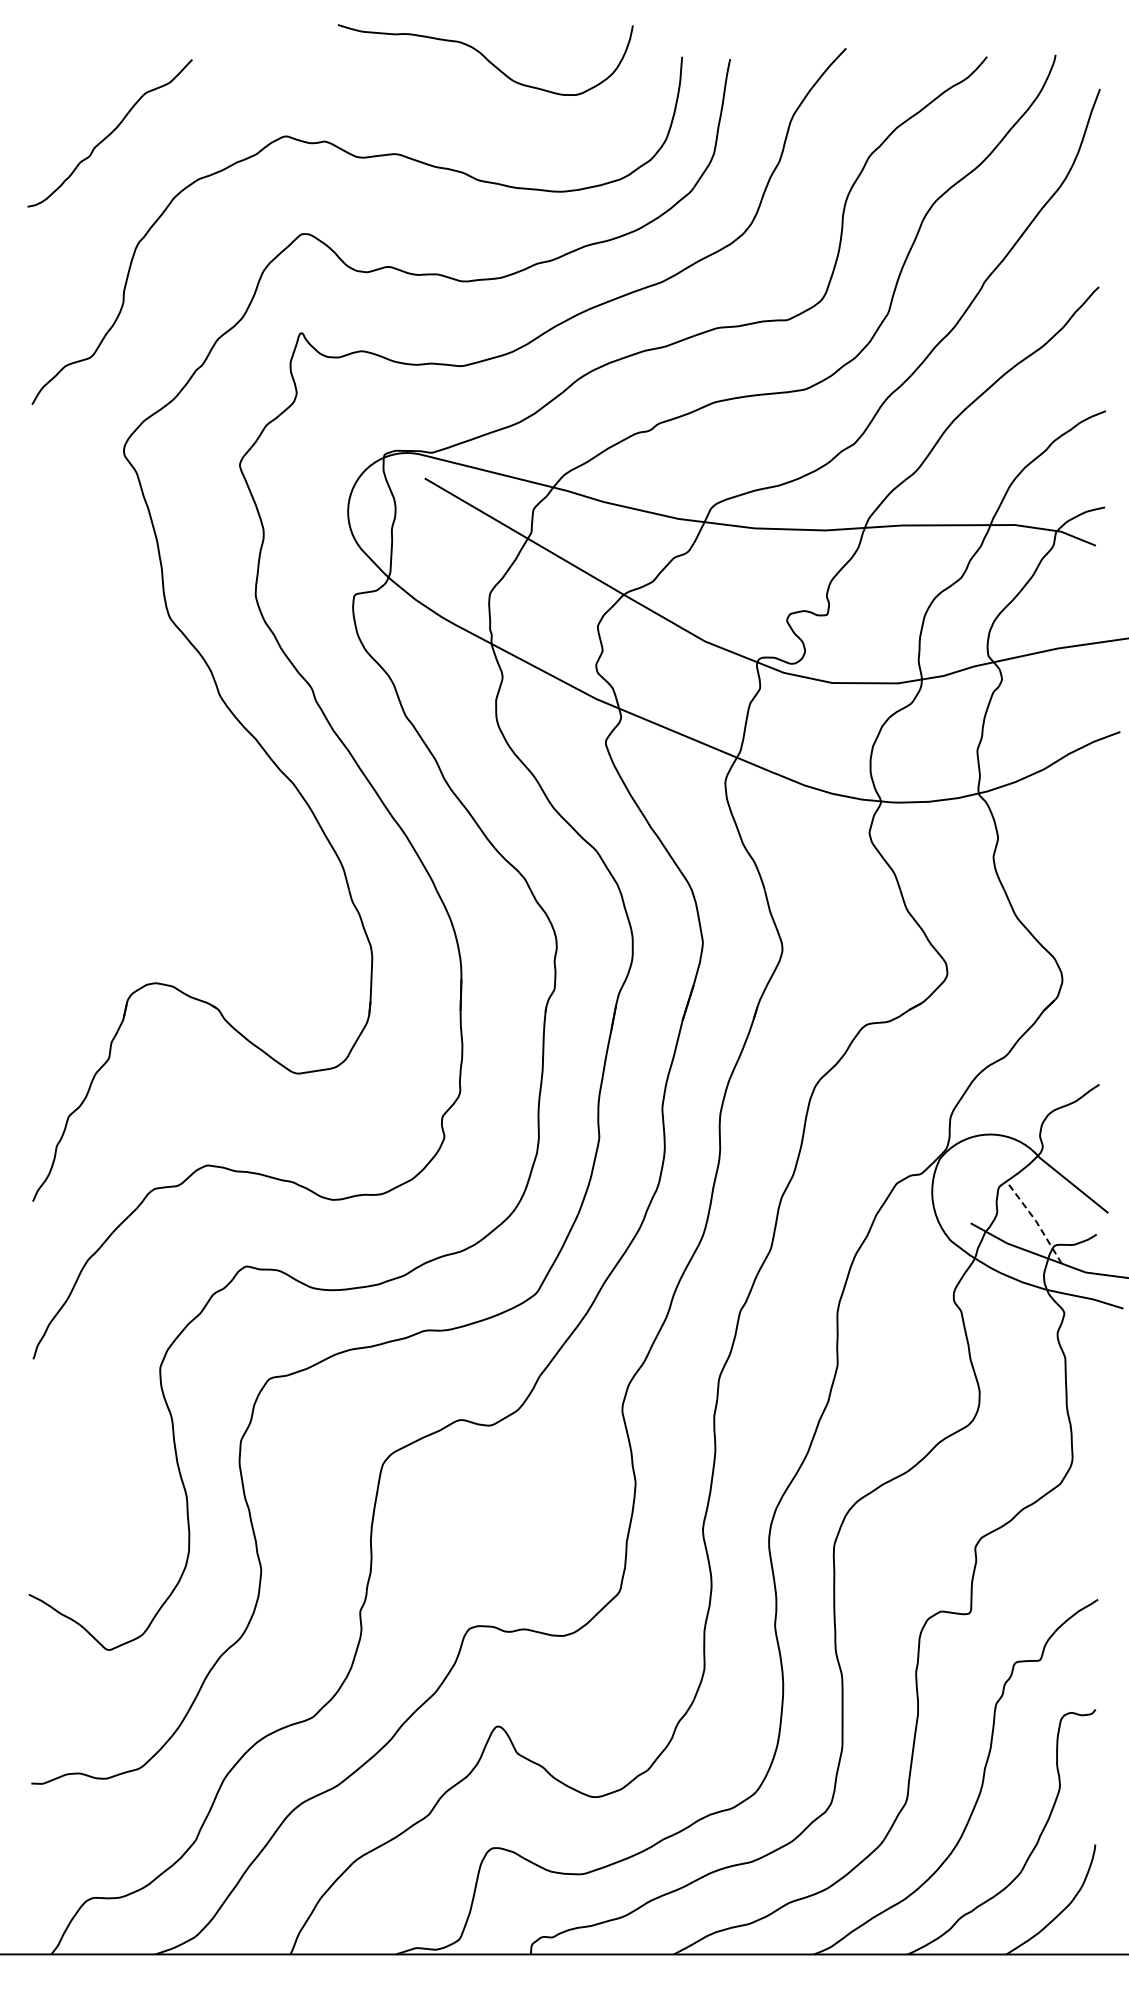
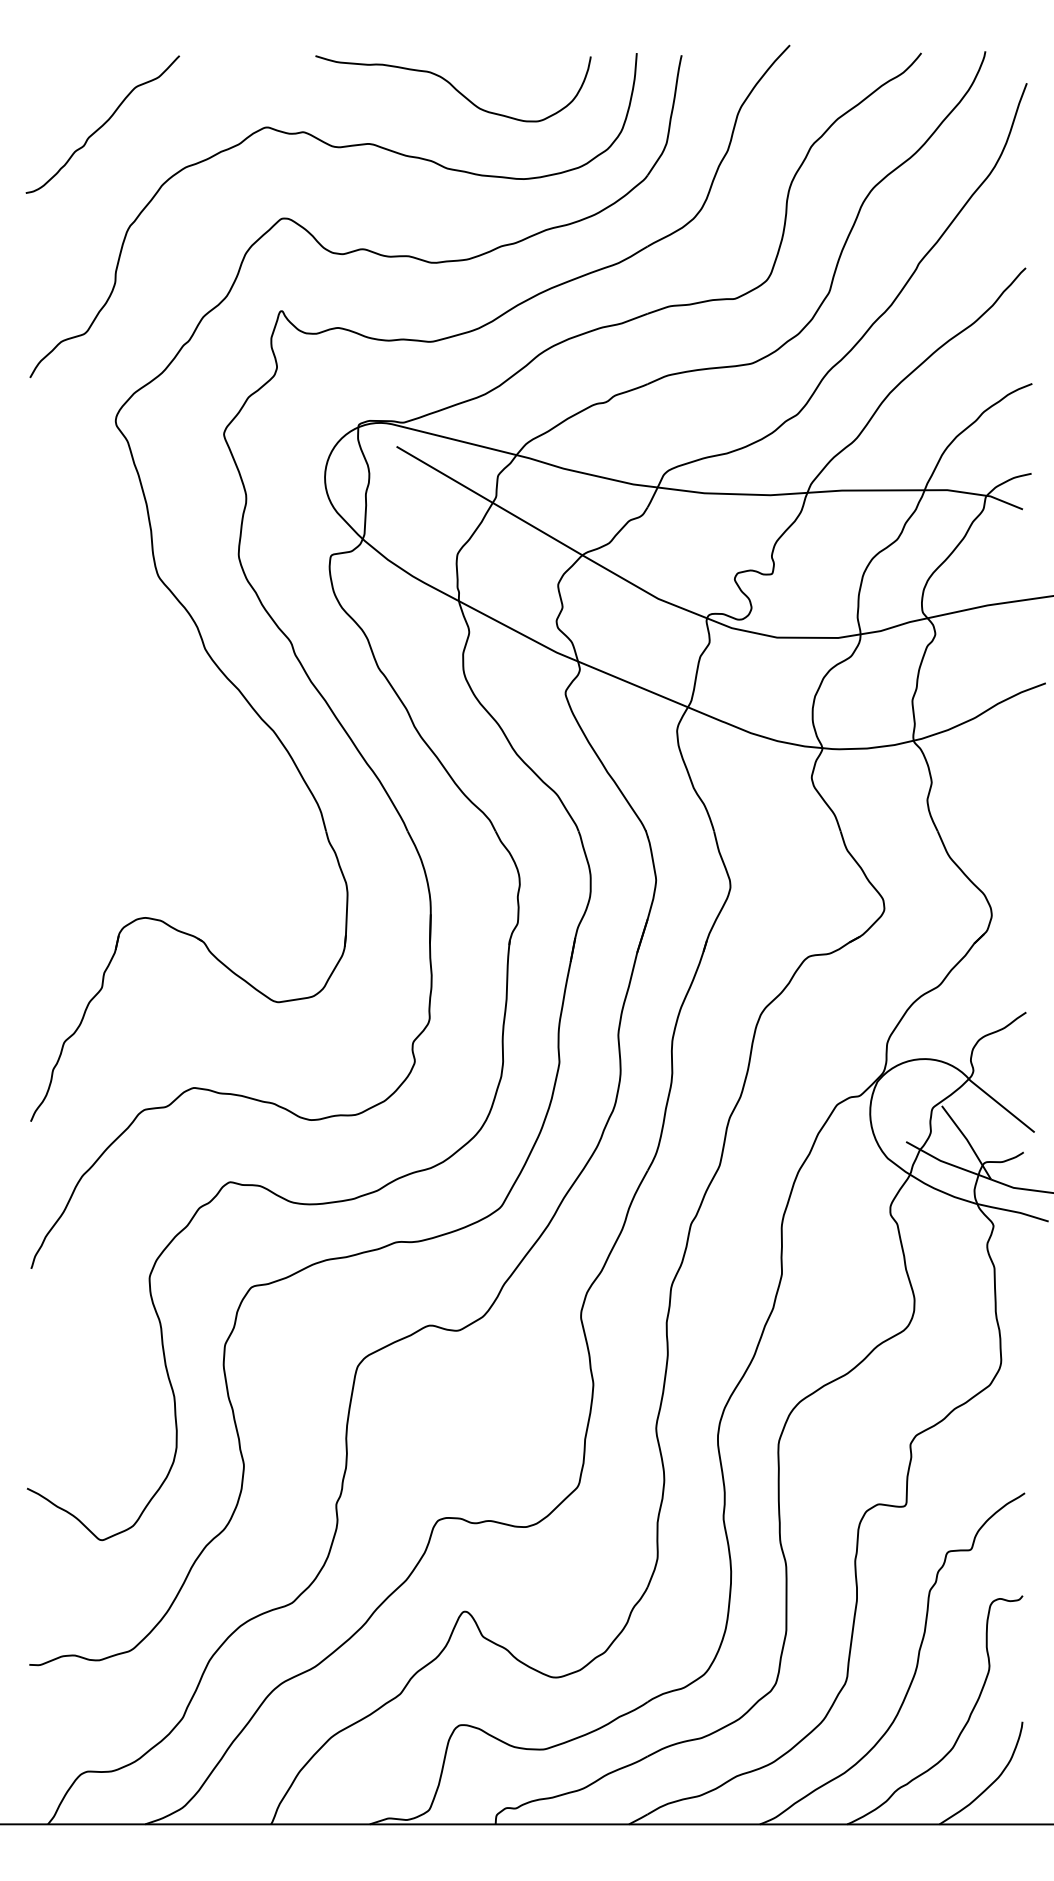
curve: (485, 59) -> (453, 88), moved
line: (1036, 1222) -> (967, 1141), dashed -> solid

